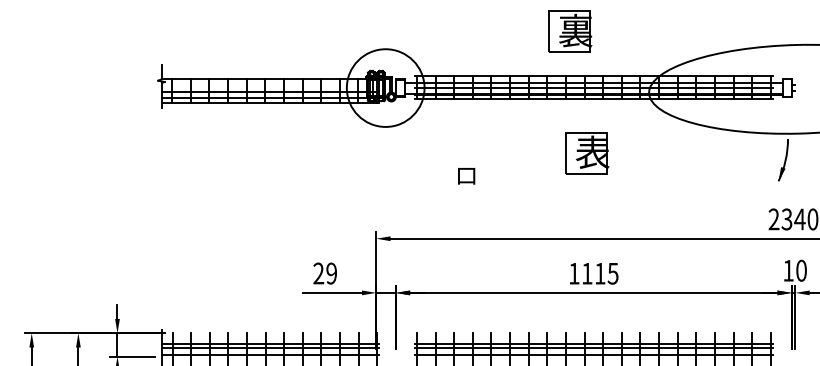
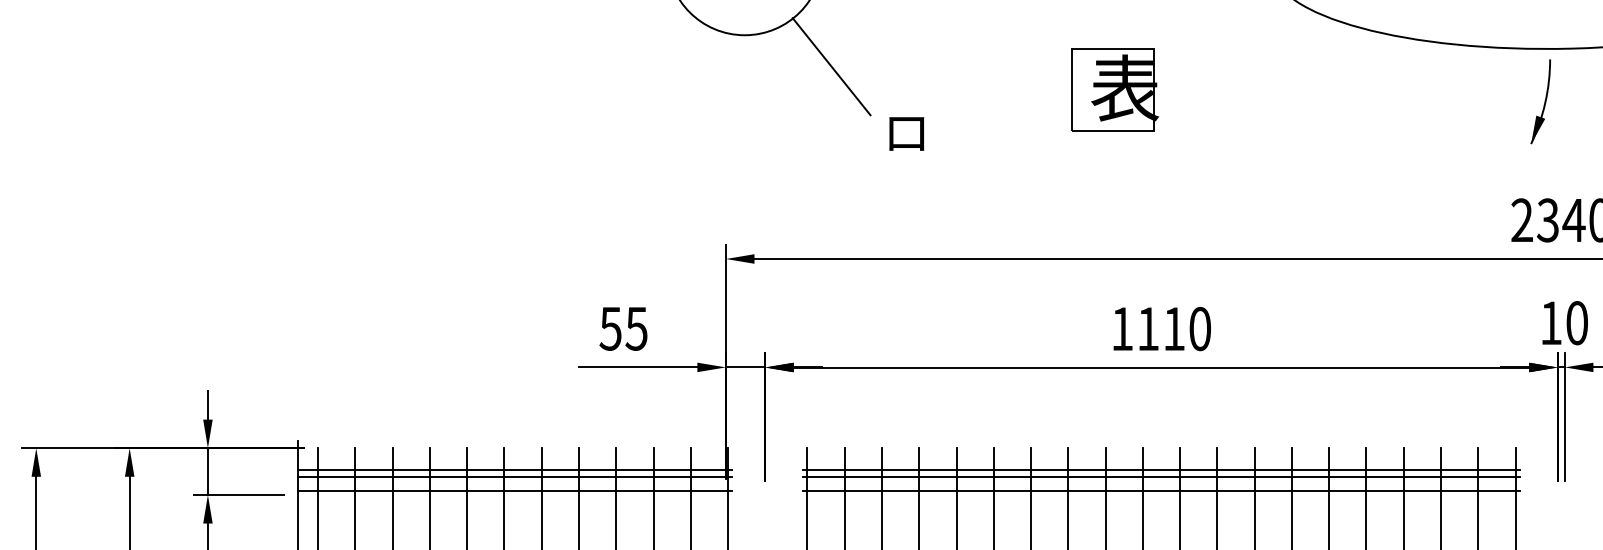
line: (428, 142) -> (830, 66), added
part: (587, 153) -> (1114, 90), moved
text: (324, 273) -> (622, 328), 29 -> 55
text: (612, 273) -> (1198, 328), 1115 -> 1110

